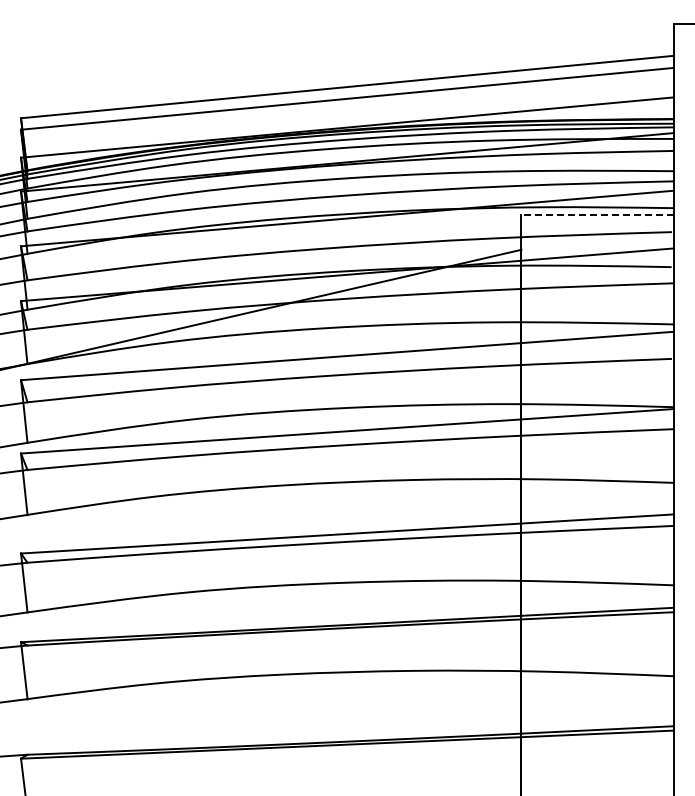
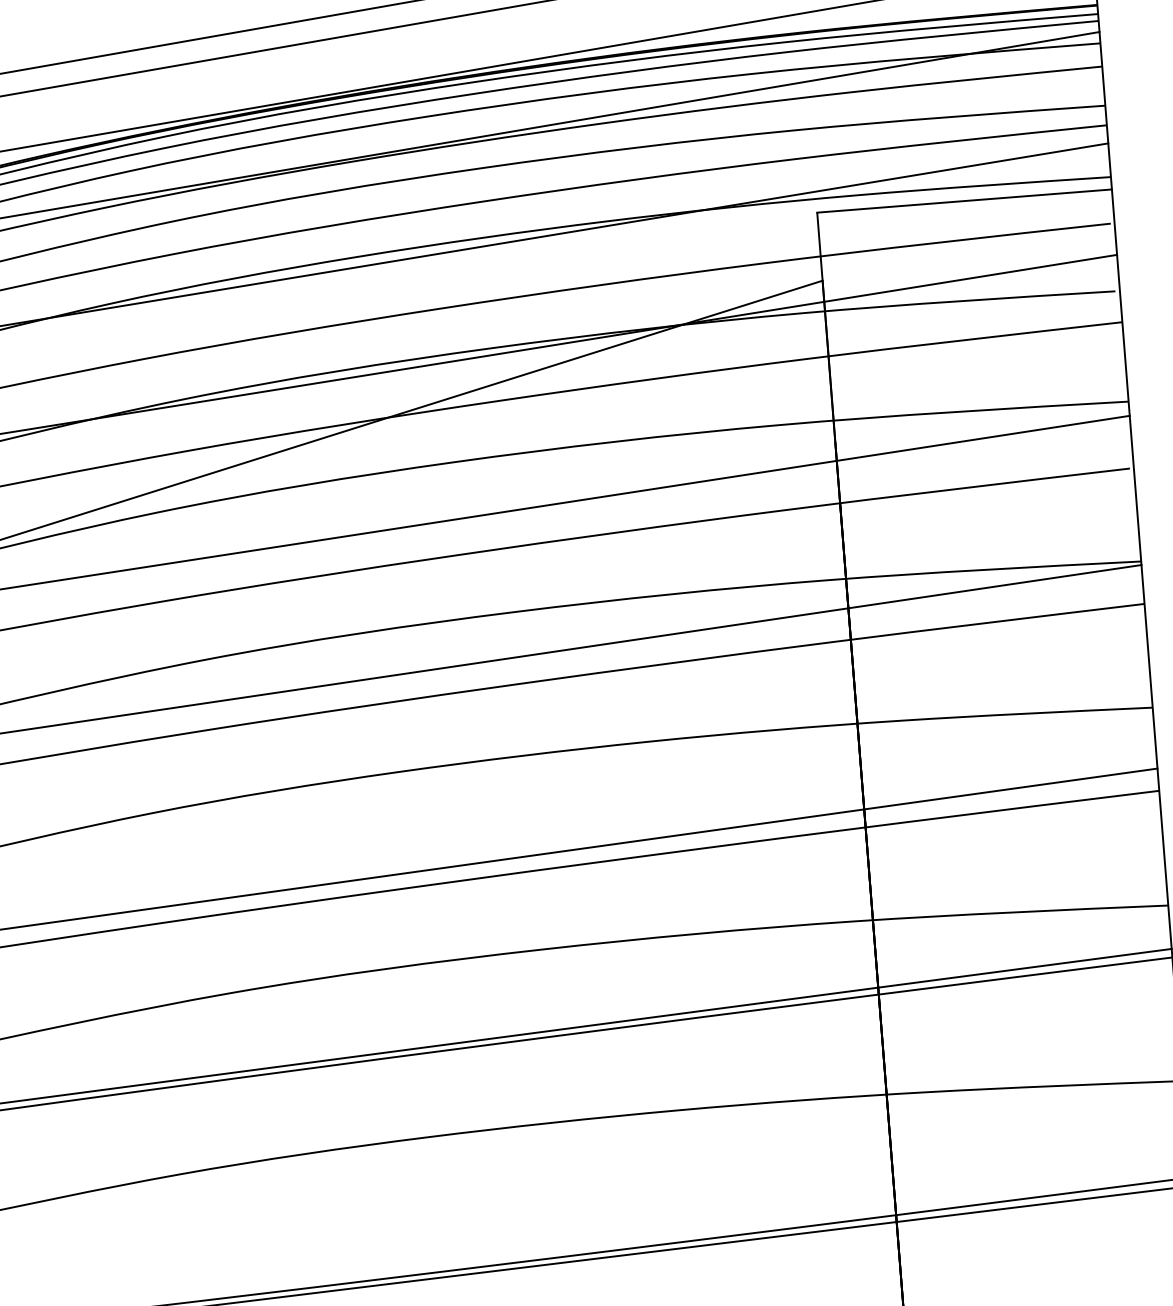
line: (597, 214) -> (964, 200), dashed -> solid

